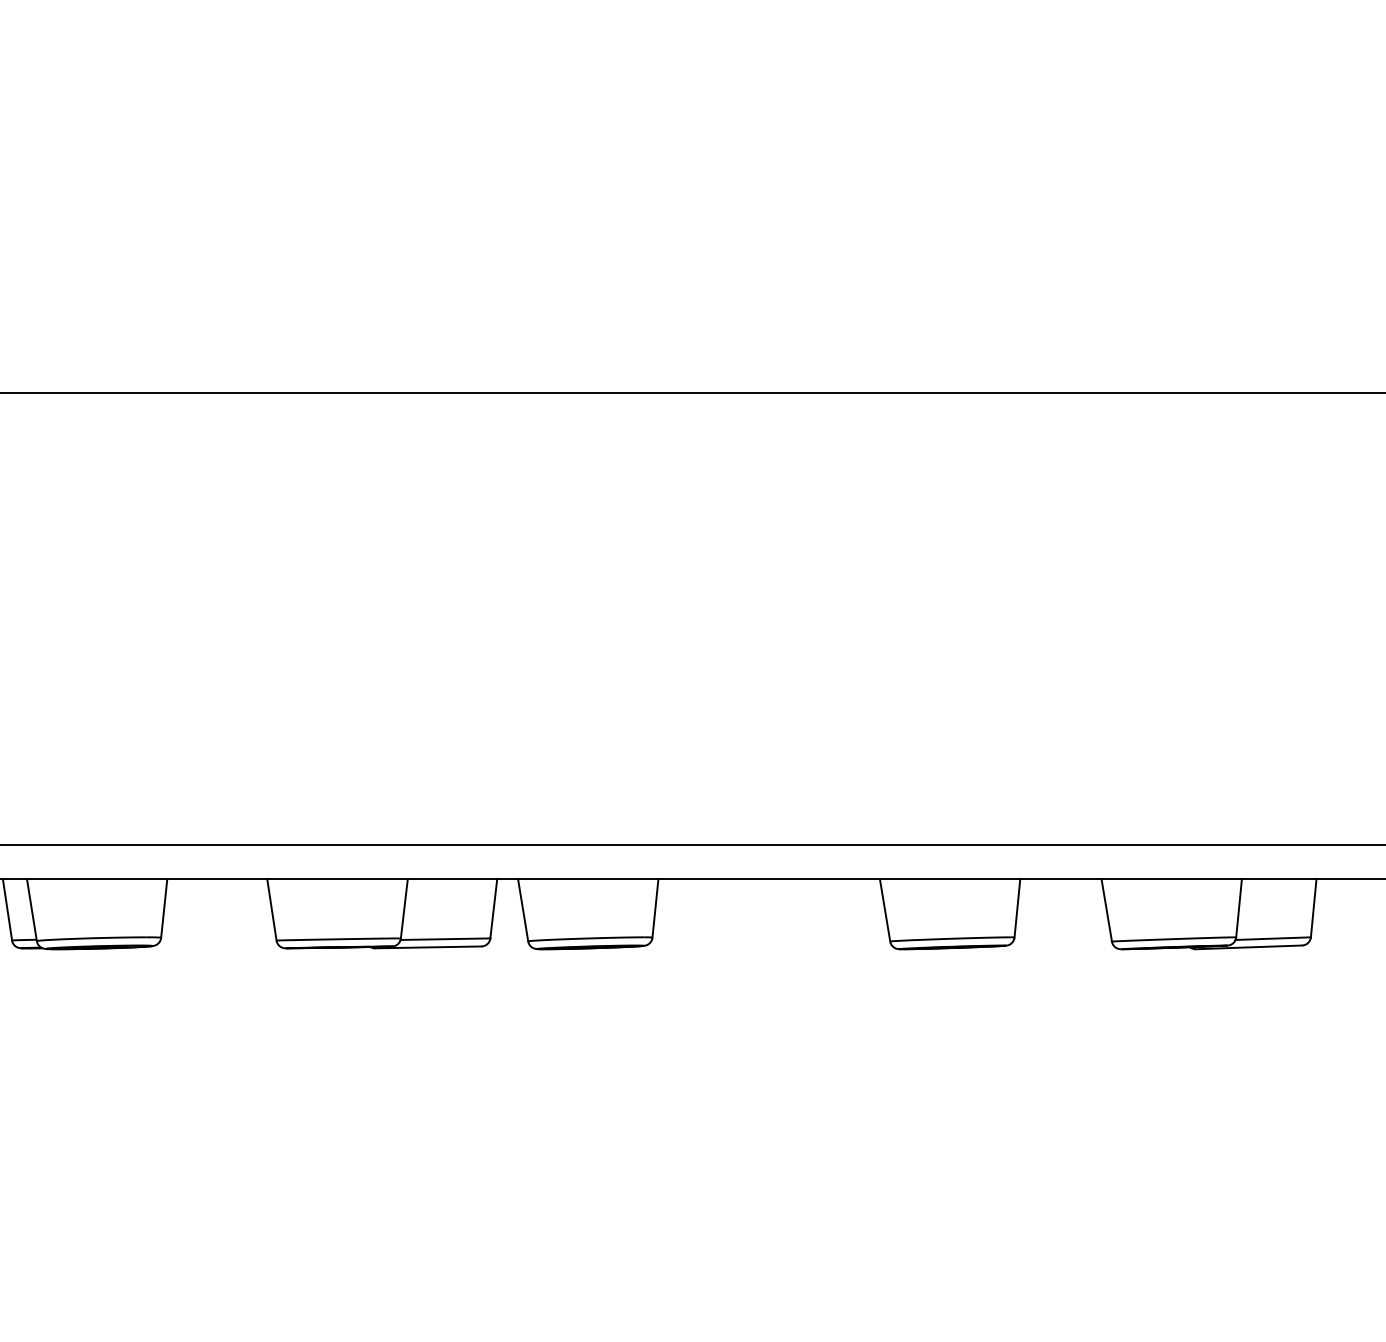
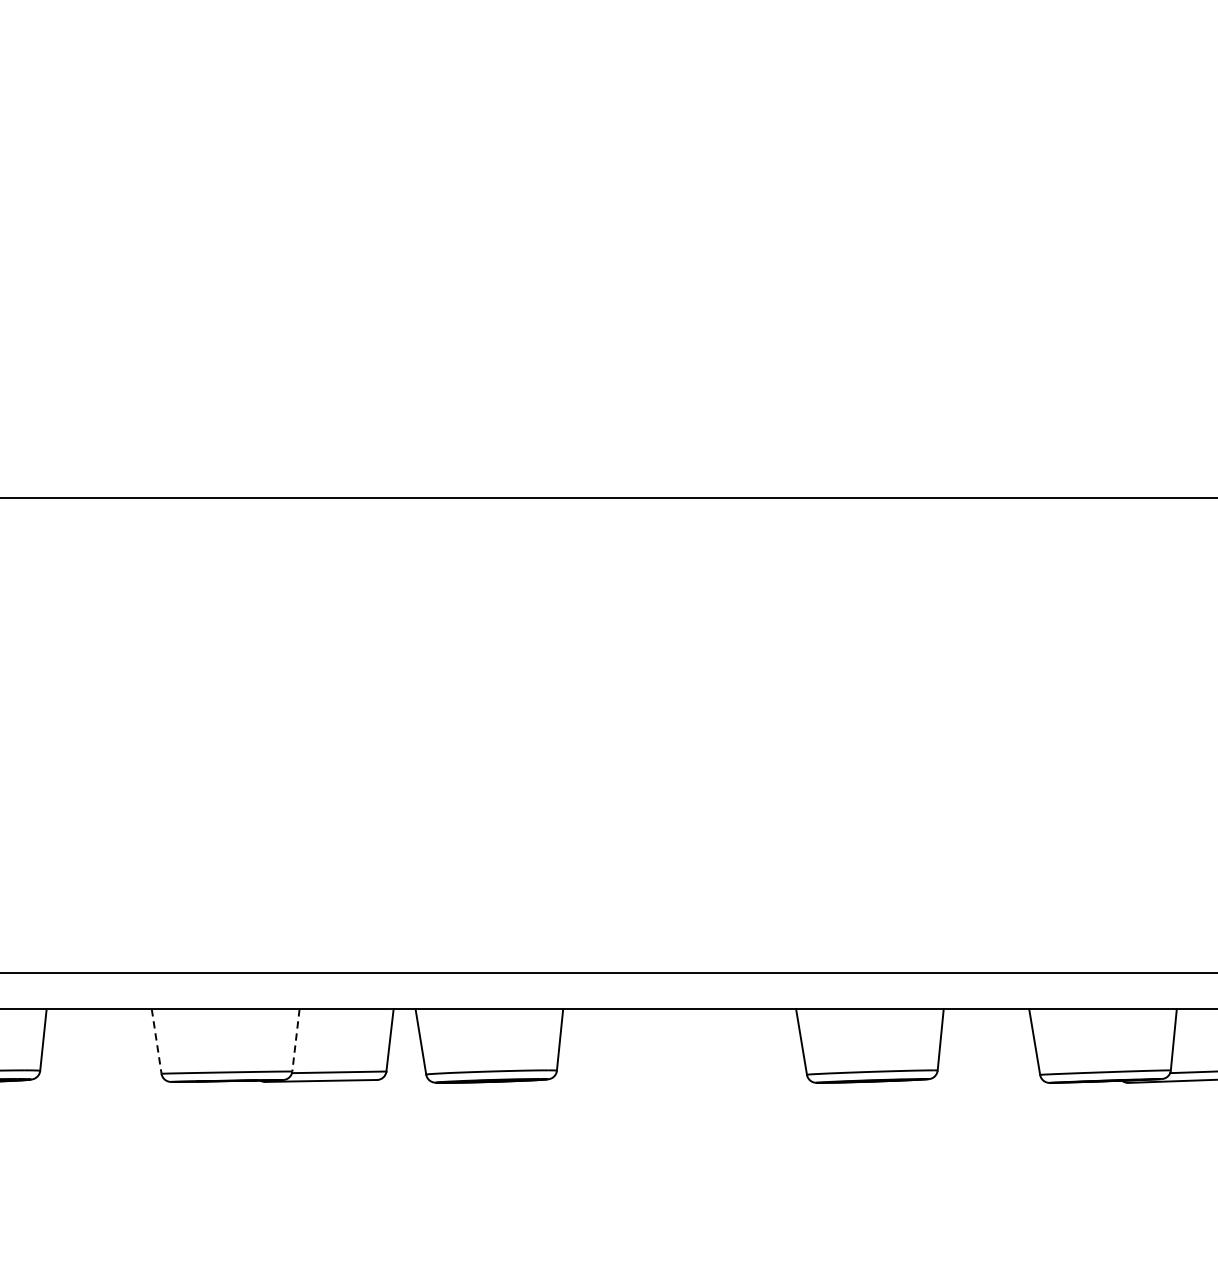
line: (404, 908) -> (296, 1040), solid -> dashed
line: (271, 910) -> (156, 1042), solid -> dashed

